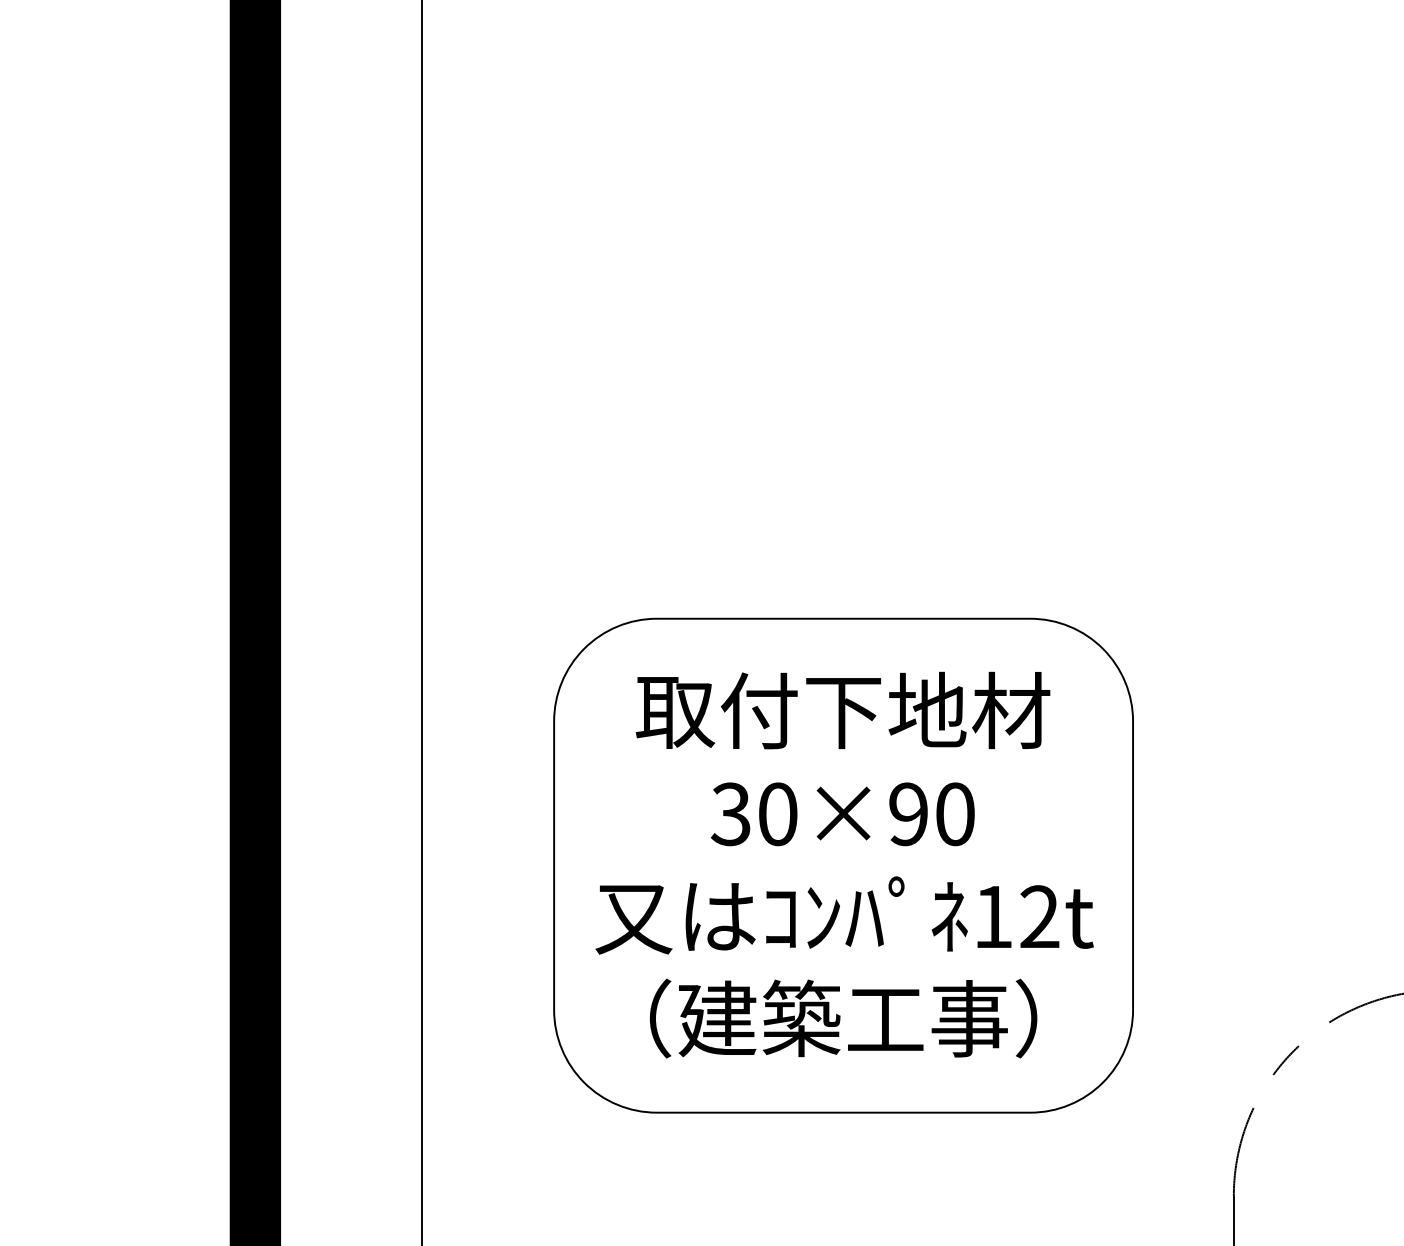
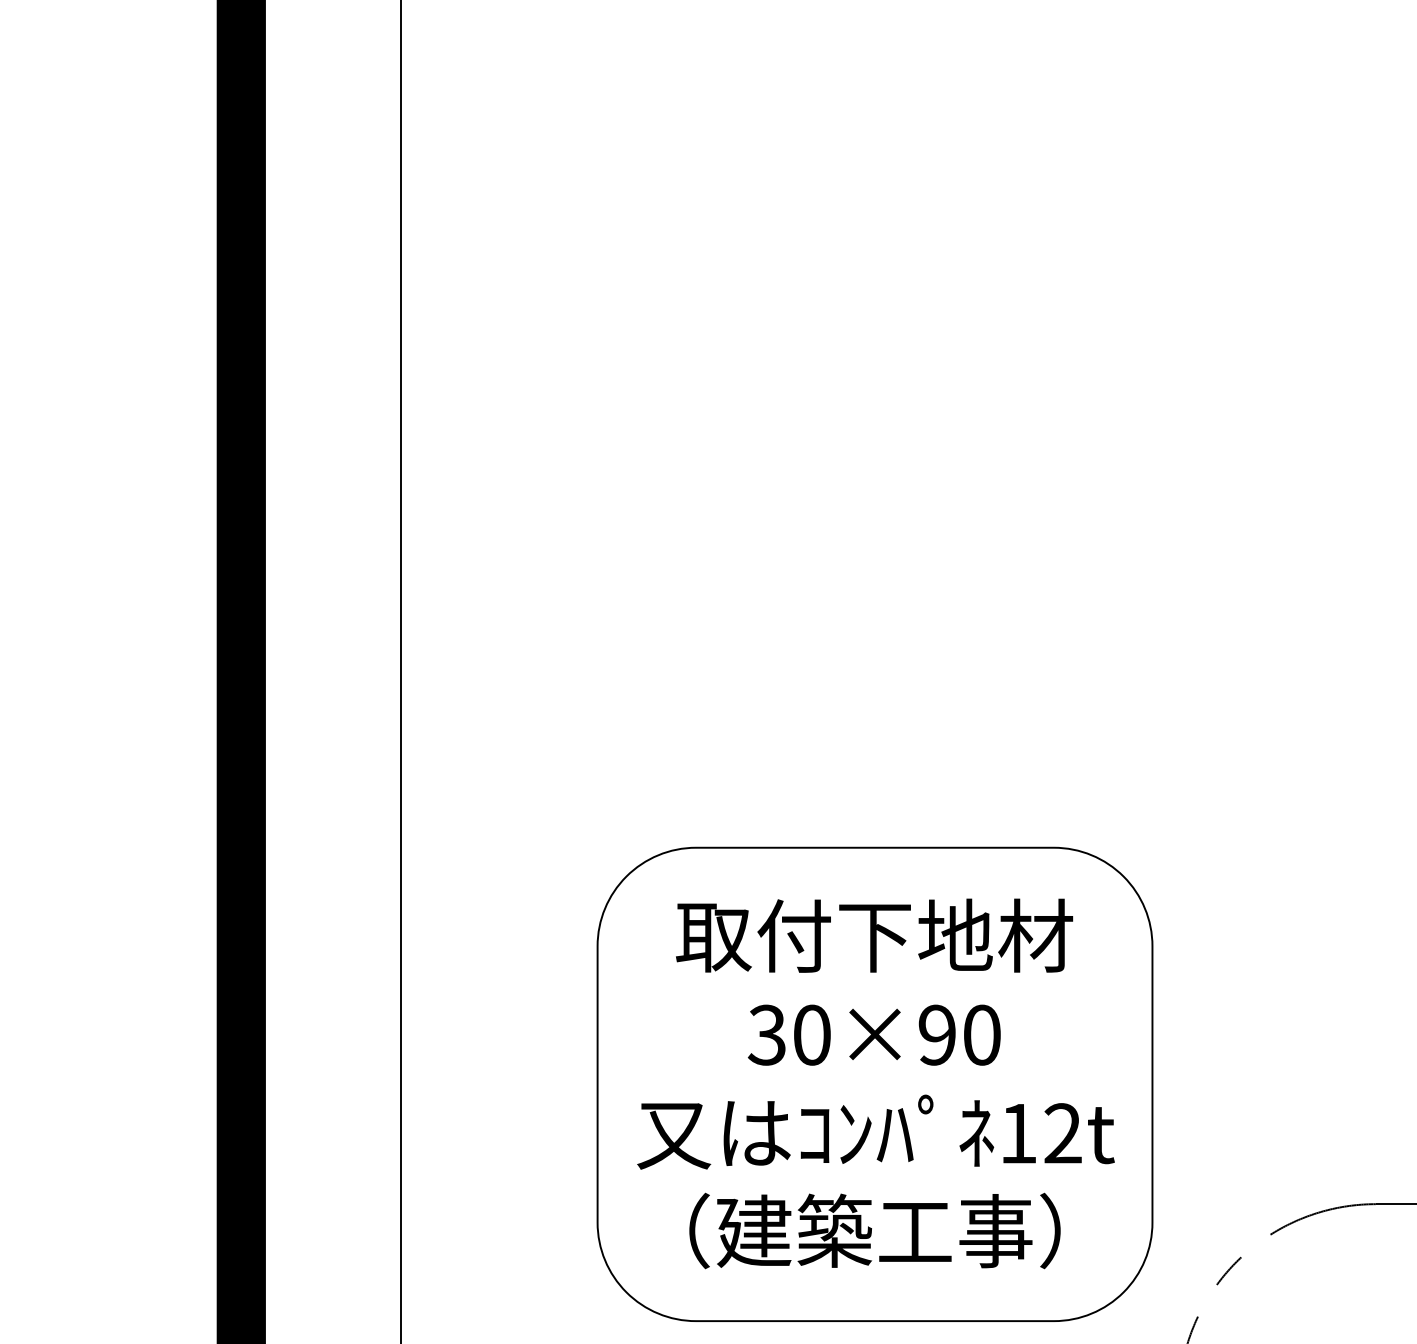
part: (843, 864) -> (874, 1083), moved

